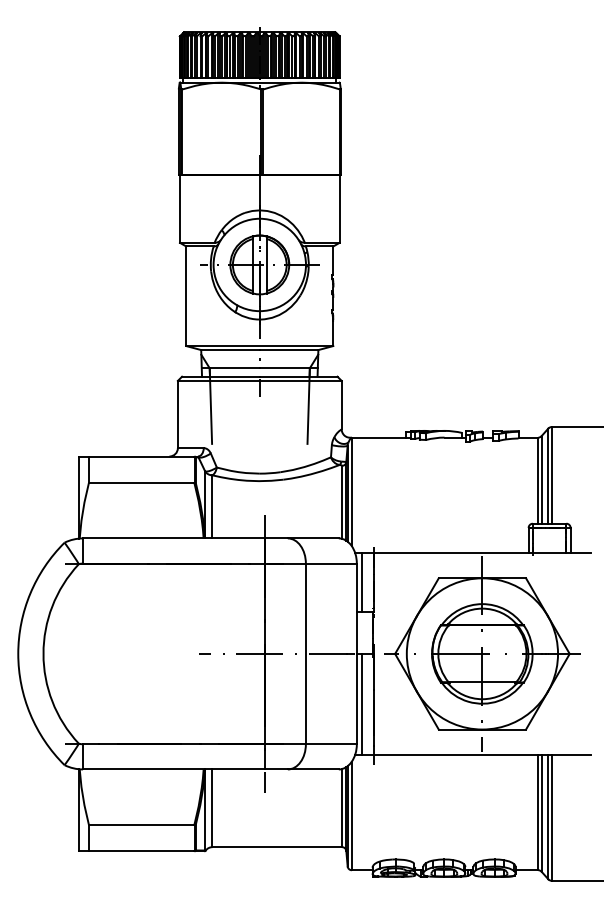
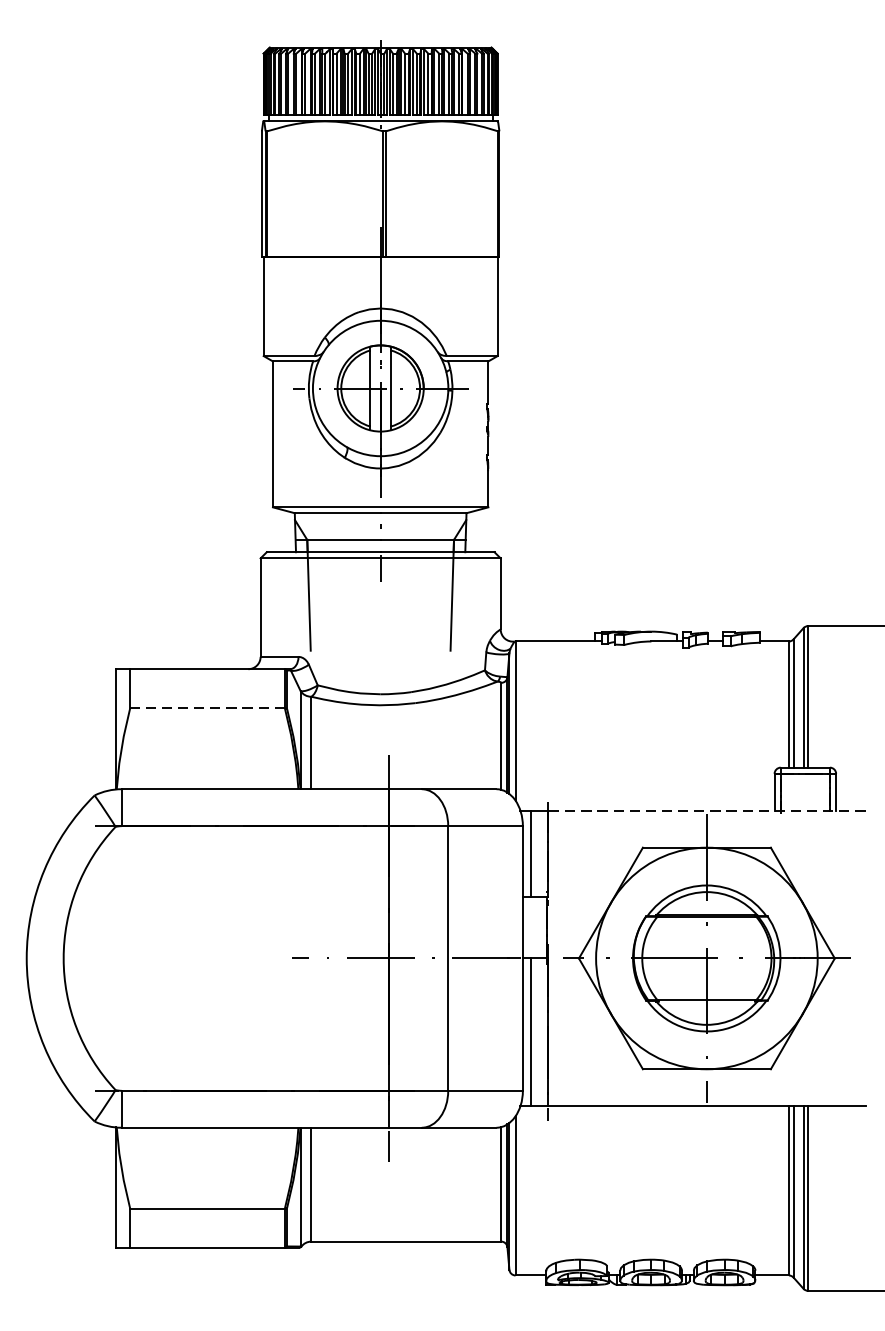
line: (141, 483) -> (207, 708), solid -> dashed
line: (481, 553) -> (705, 811), solid -> dashed

